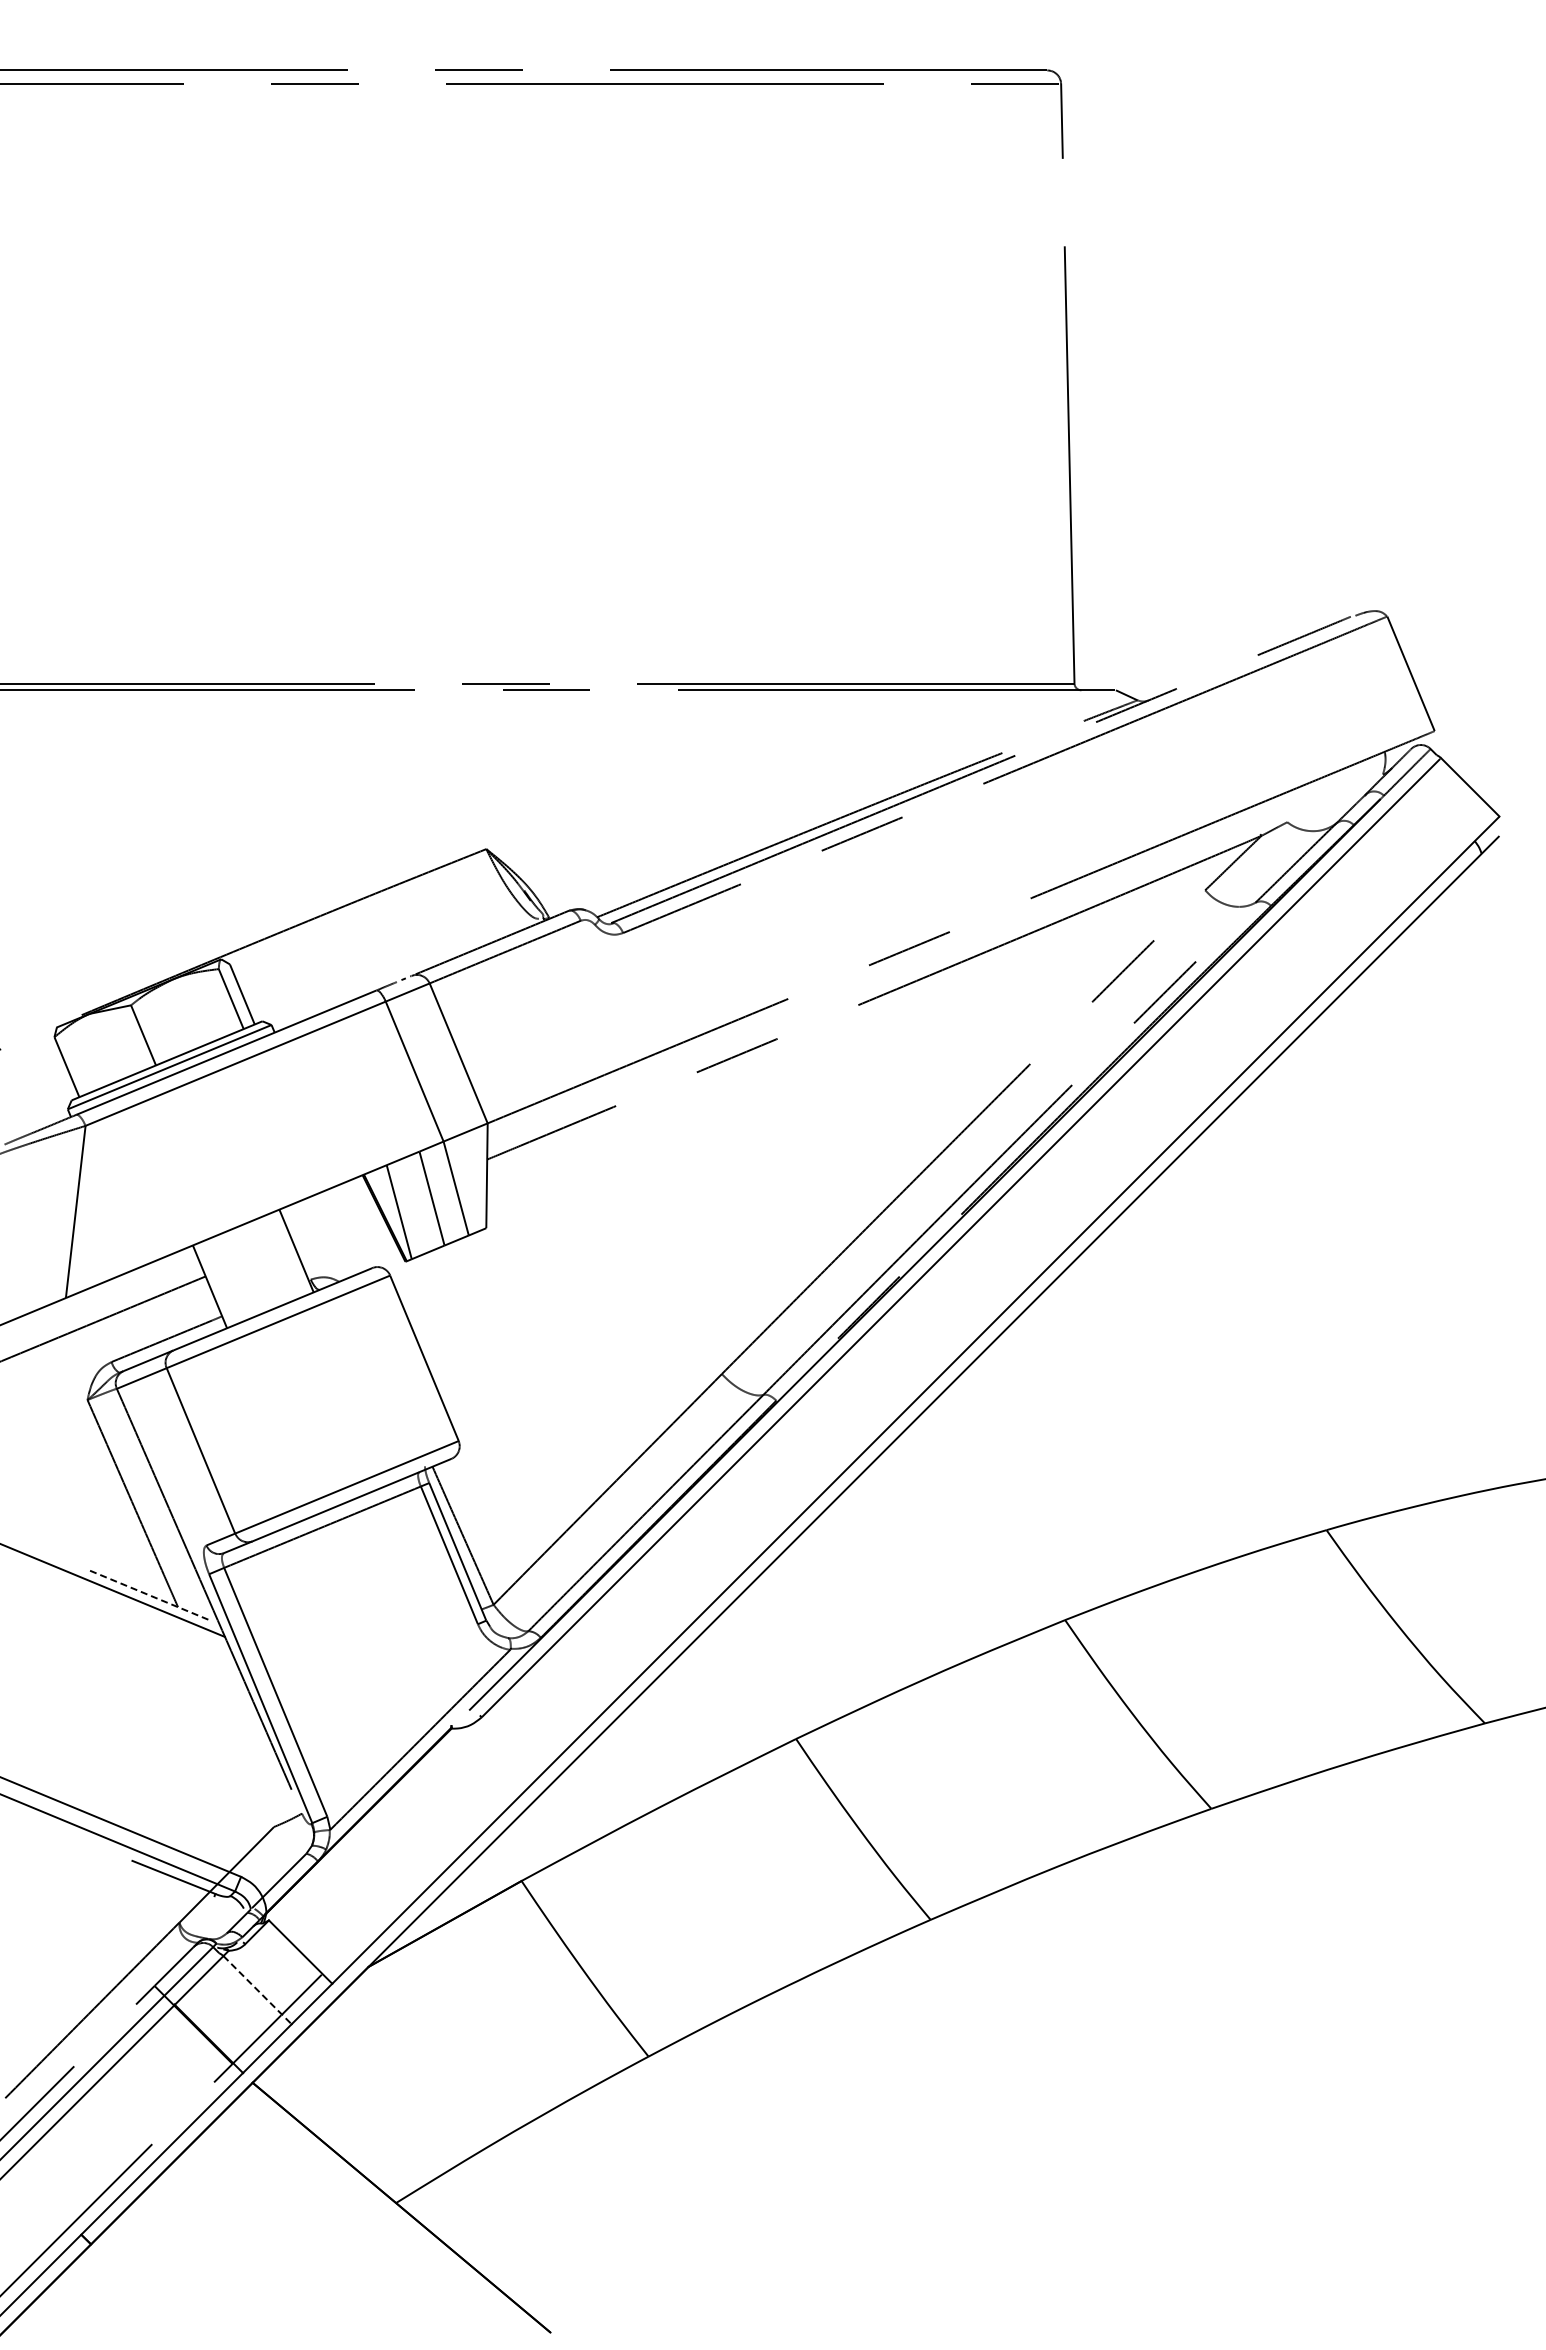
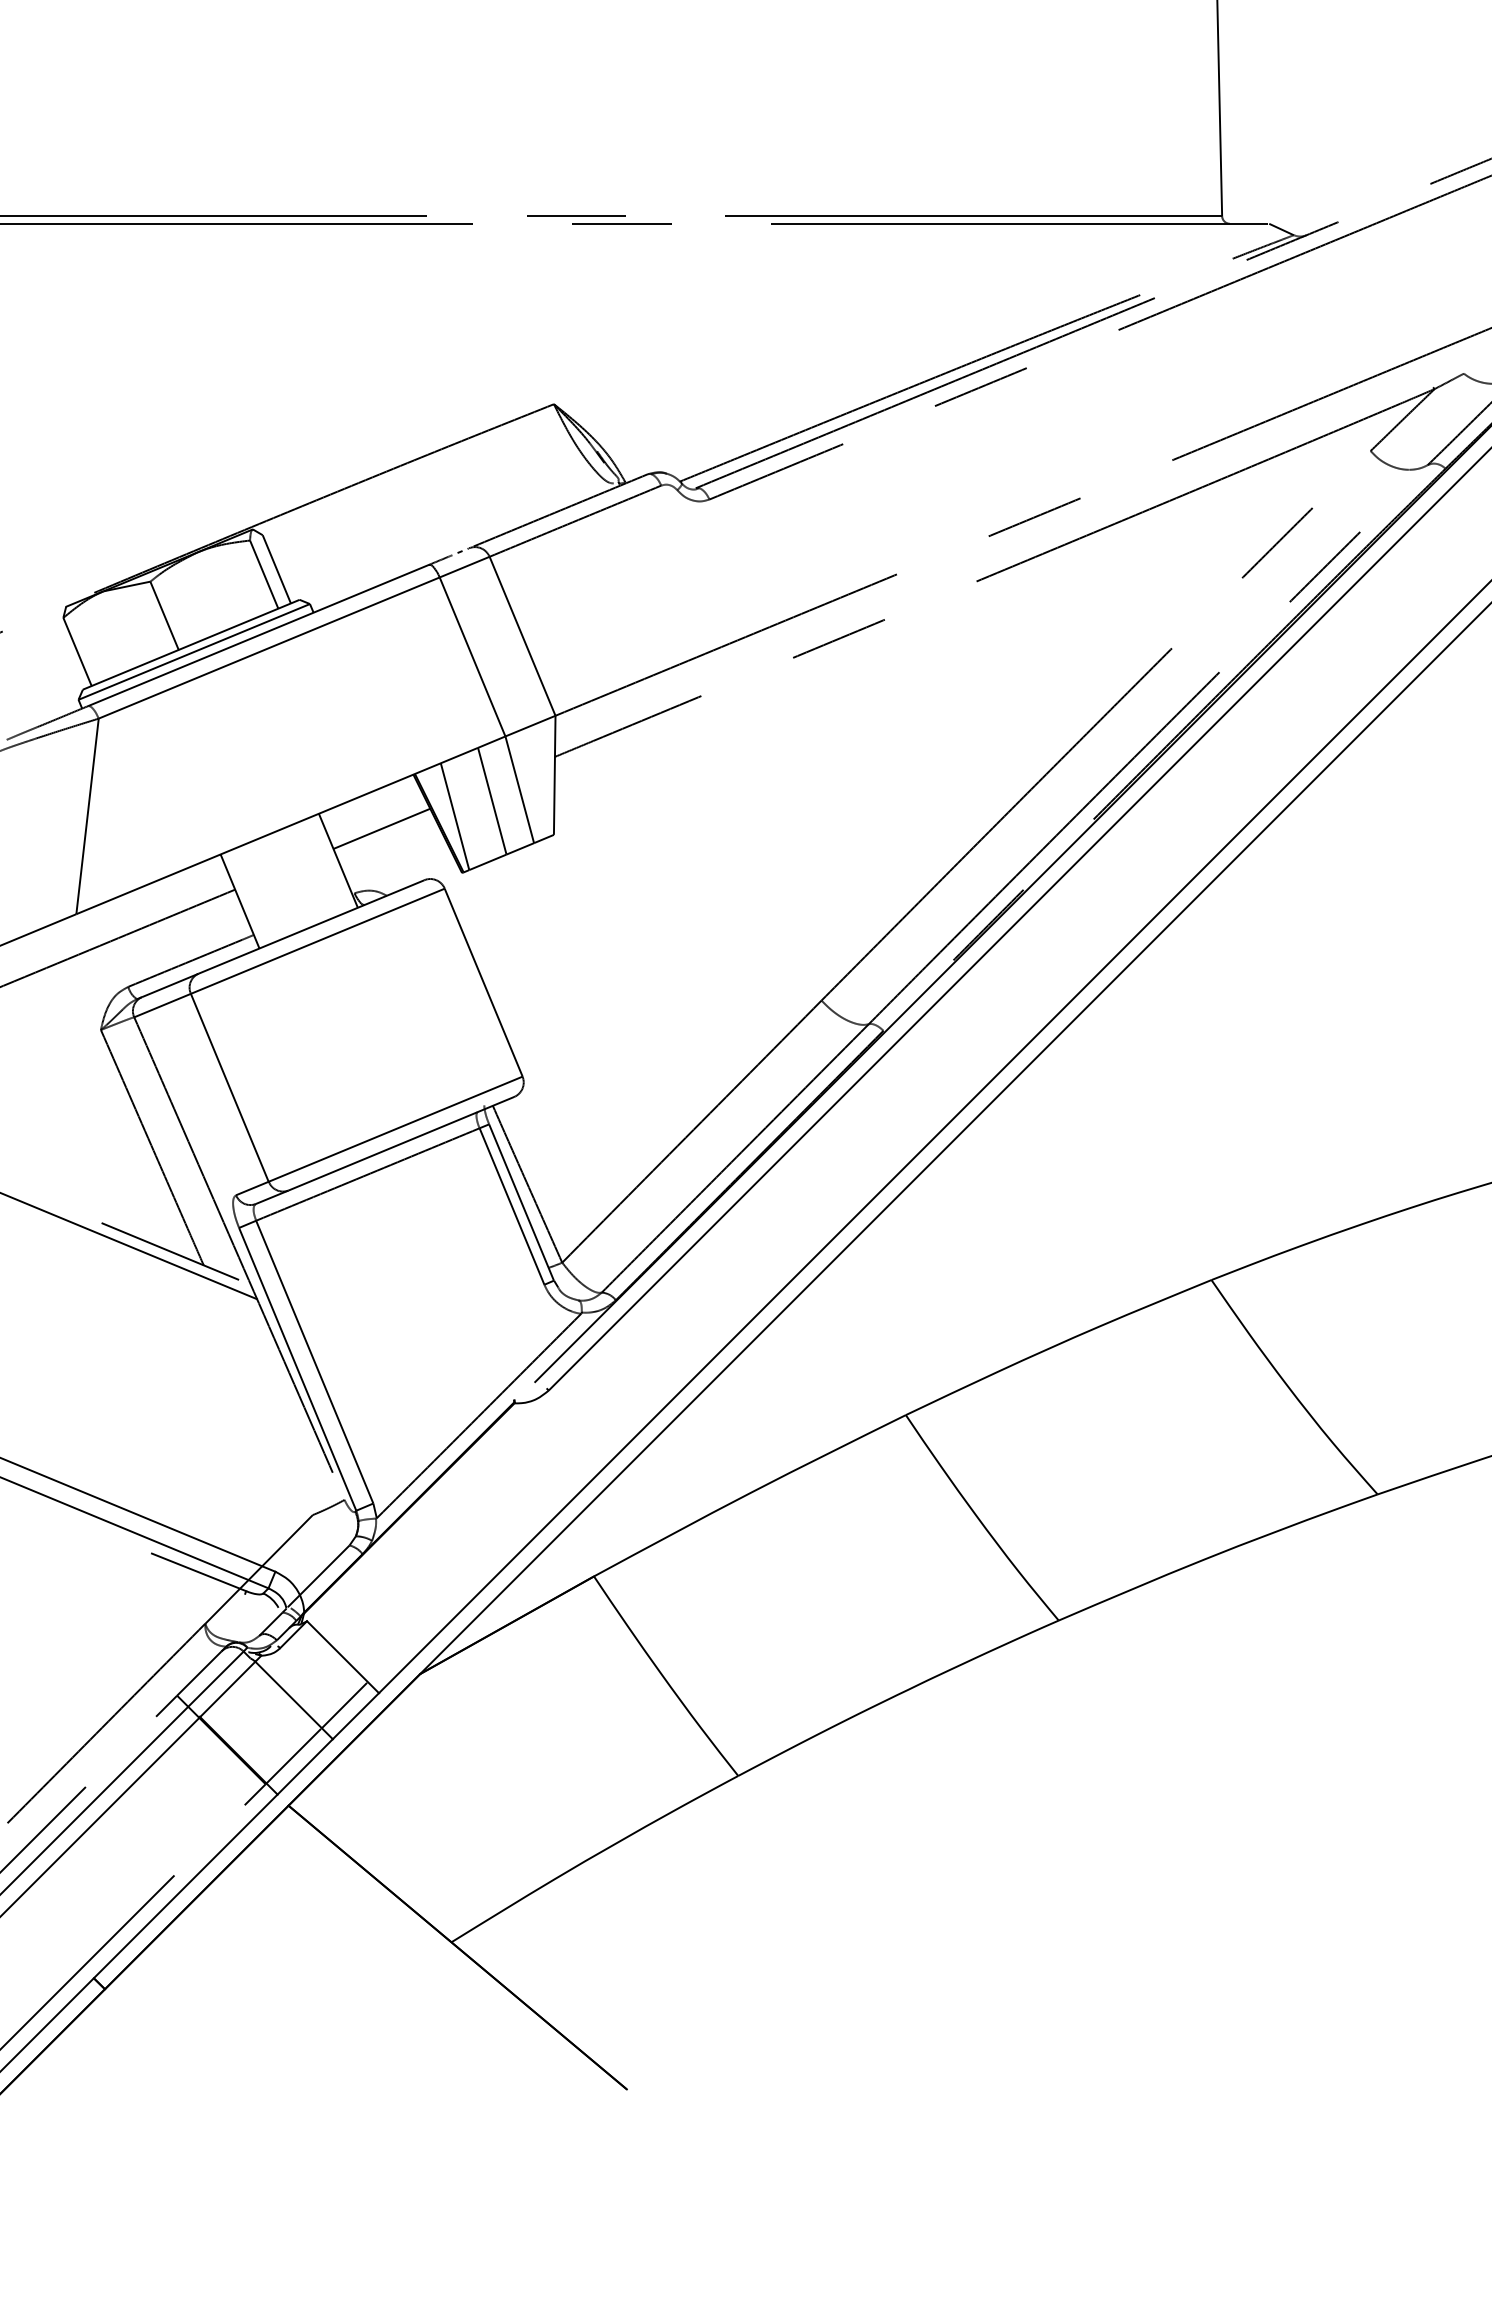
line: (334, 1222) -> (381, 828), added
line: (148, 1594) -> (170, 1250), dashed -> solid
line: (257, 1990) -> (294, 1700), dashed -> solid

